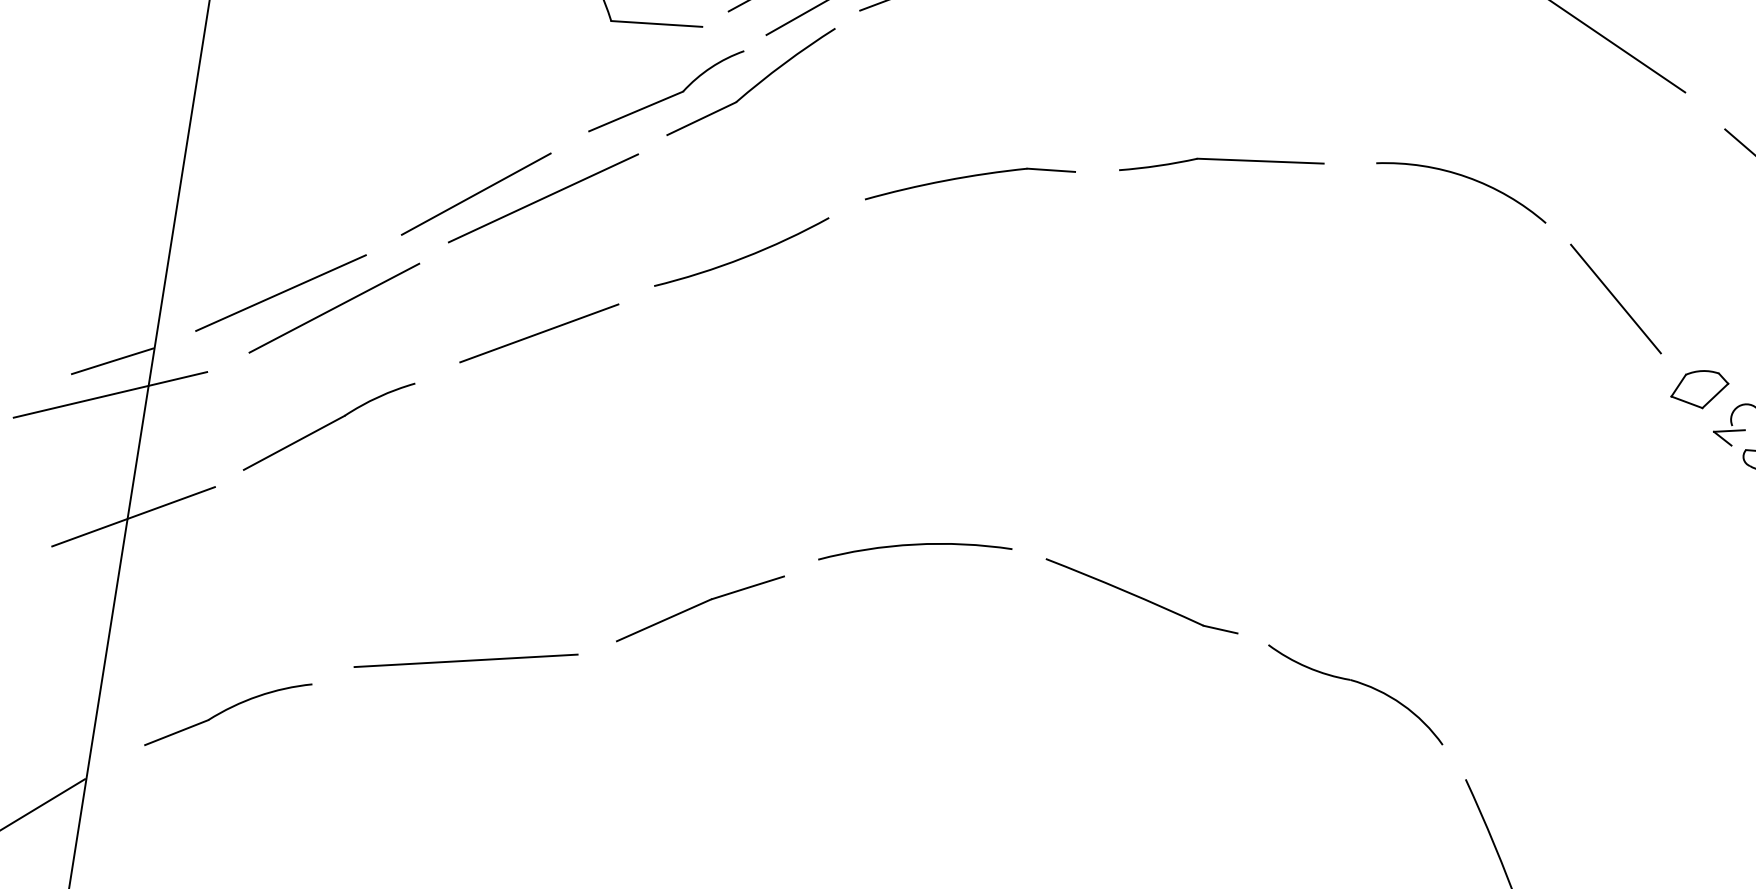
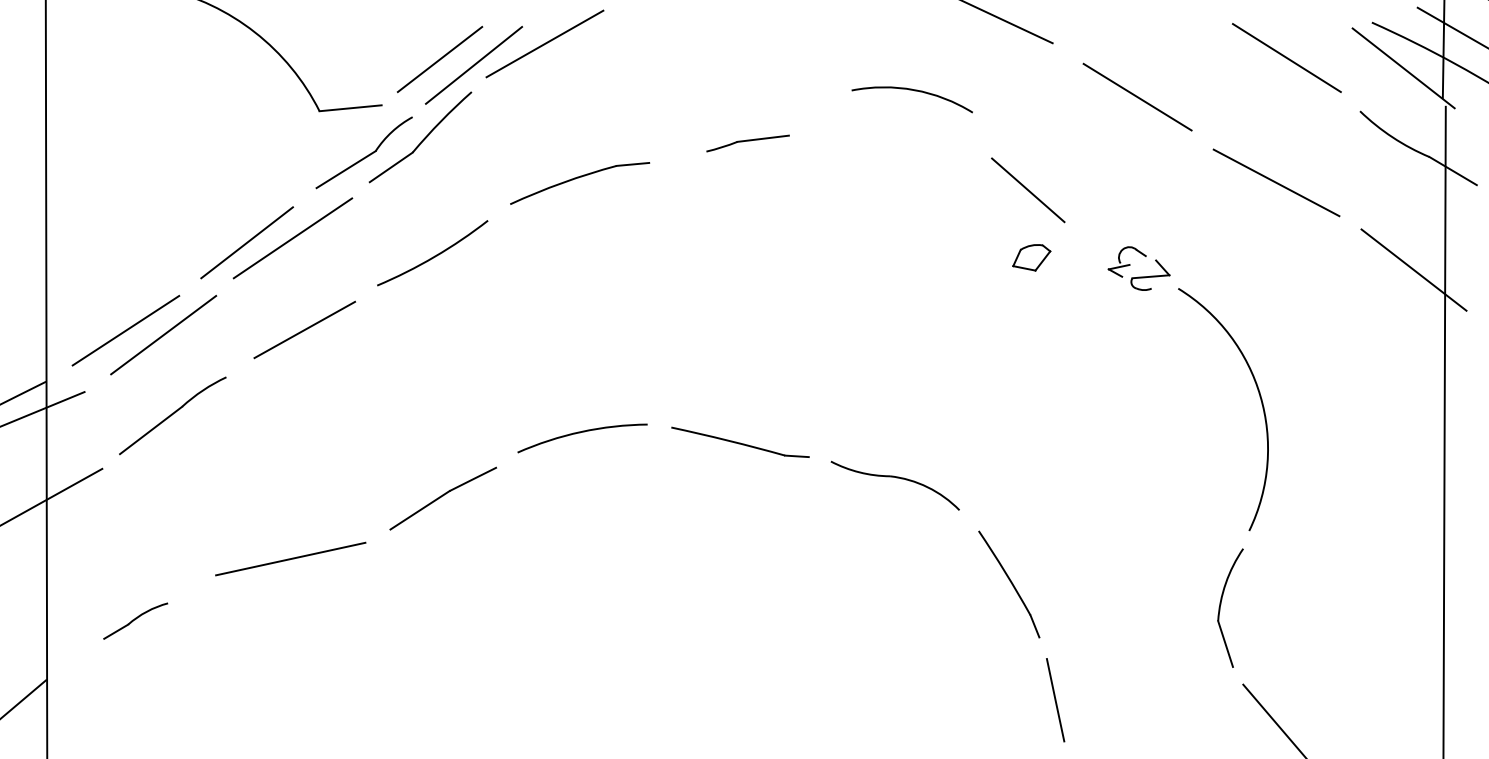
part: (1221, 166) -> (747, 143), size x0.6
arc: (1466, 179) -> (914, 91), moved
part: (1699, 388) -> (1031, 257), moved
part: (227, 713) -> (135, 620), size x0.6

